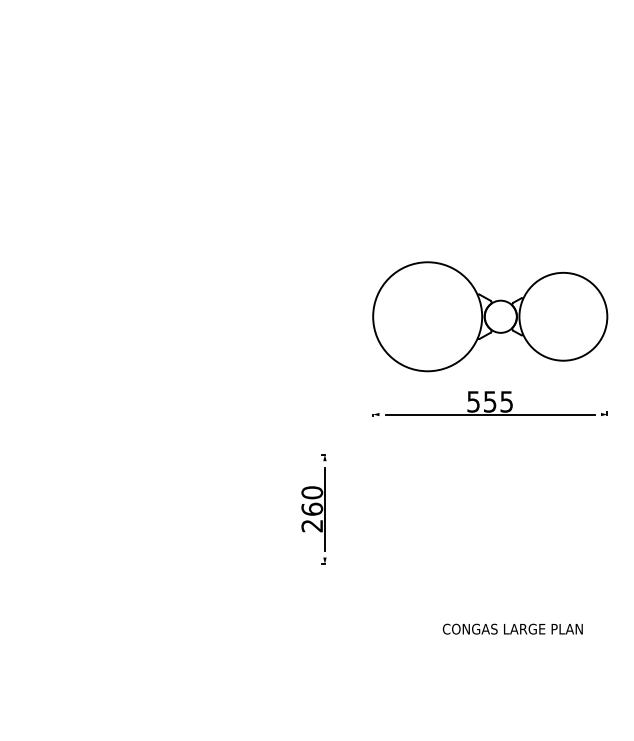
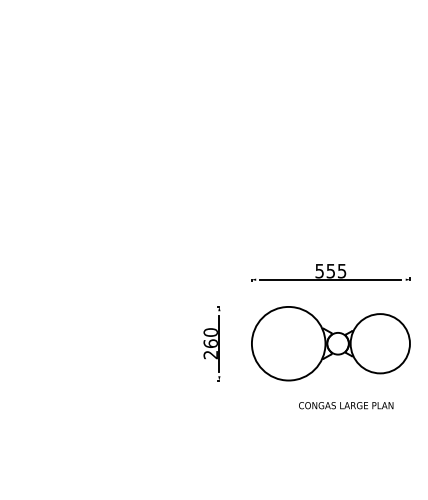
part: (489, 316) -> (330, 343), moved
text: (513, 629) -> (346, 405), moved

